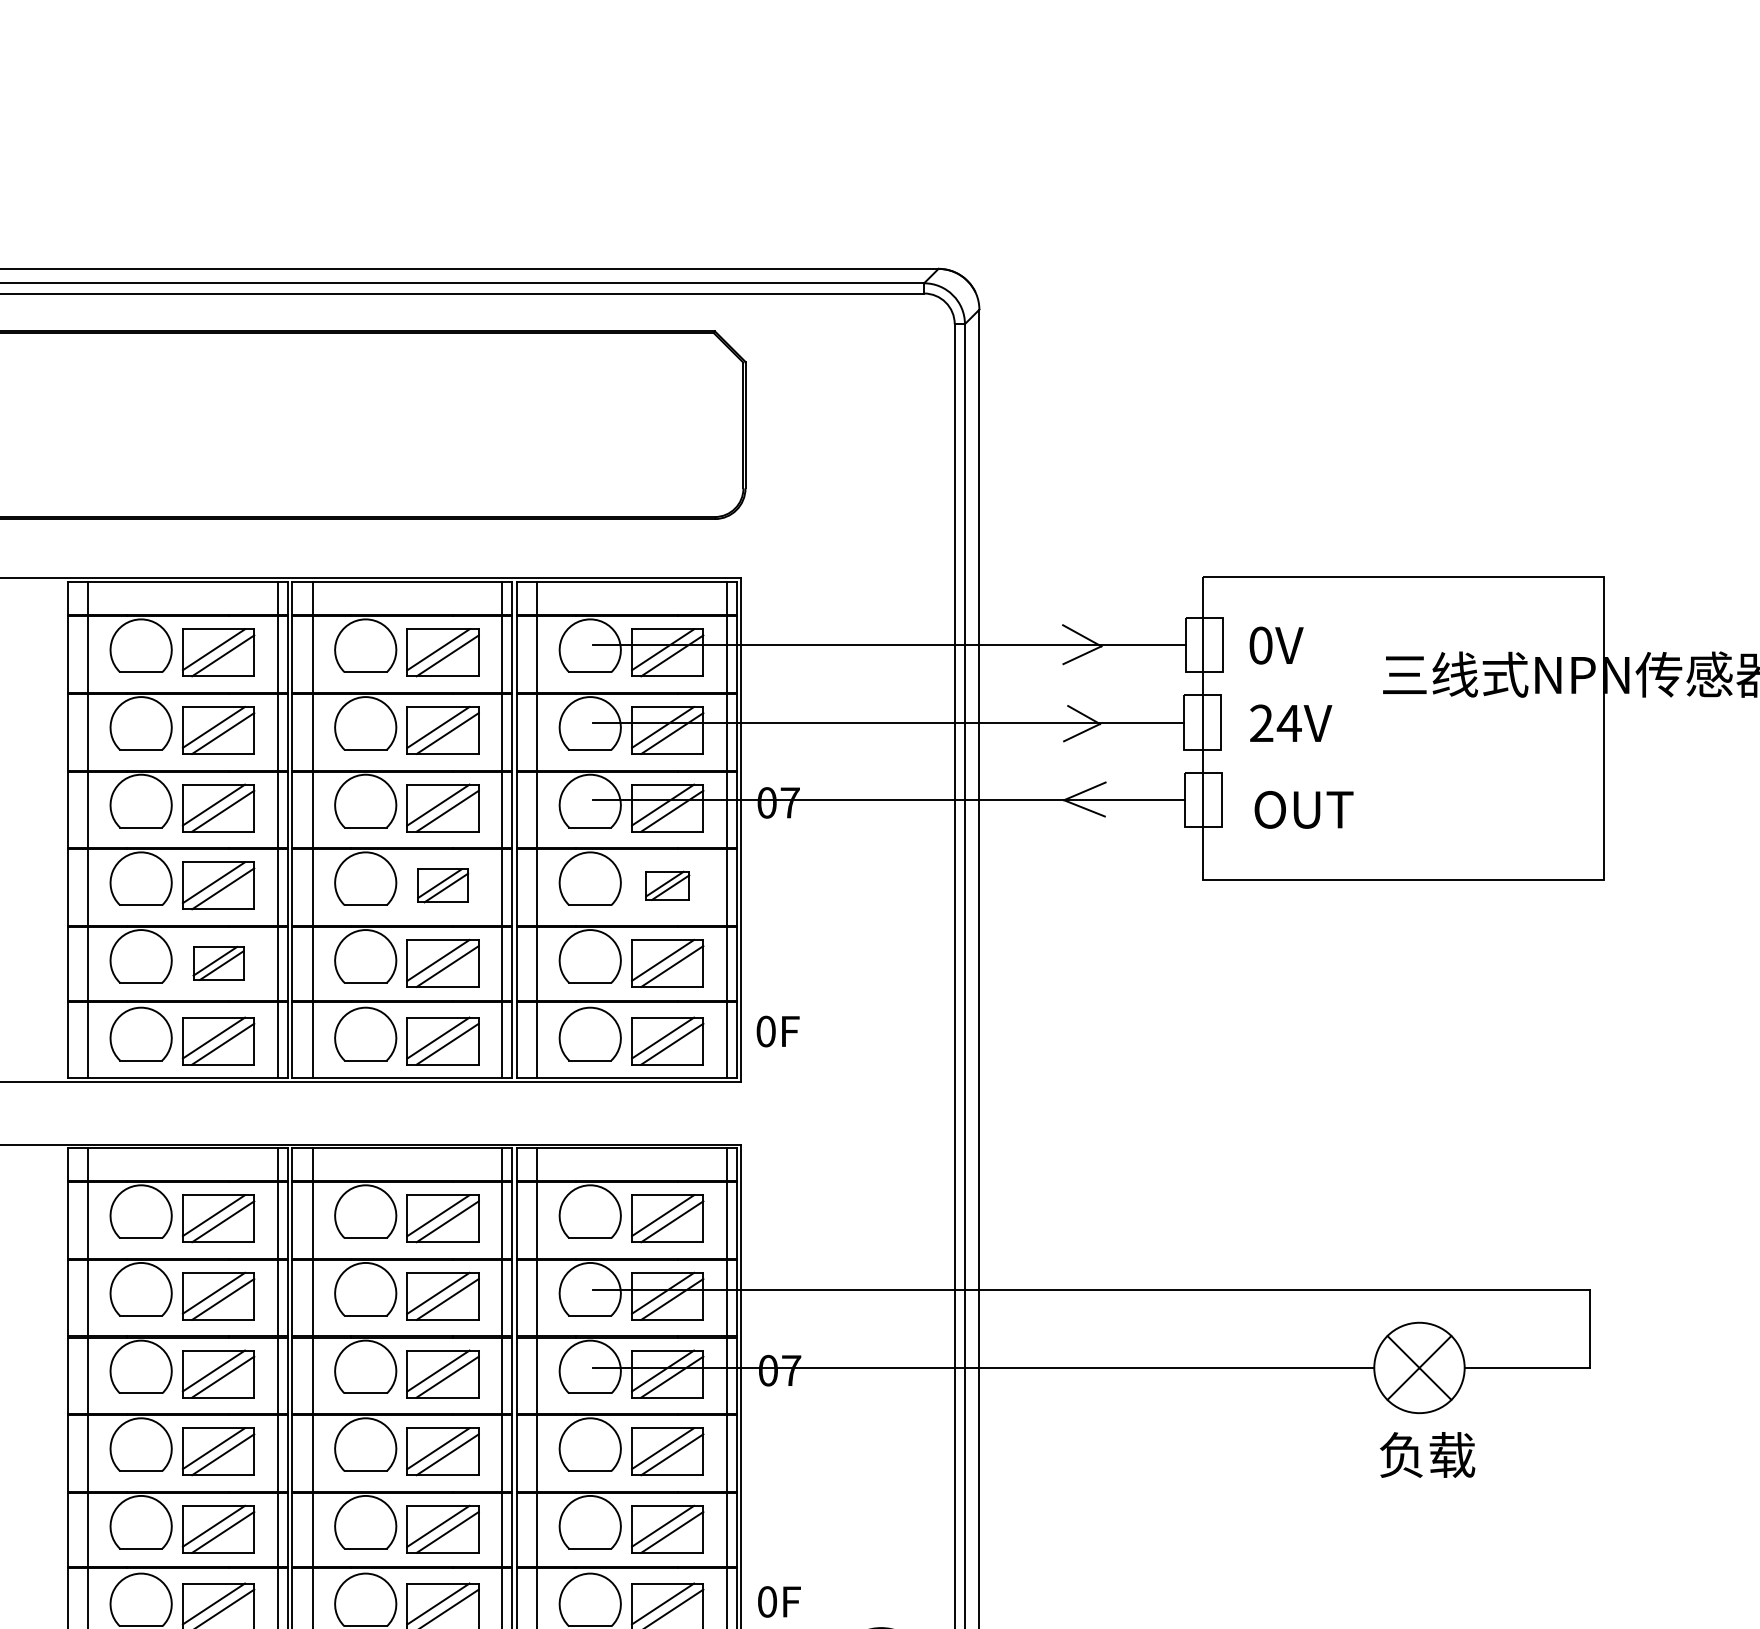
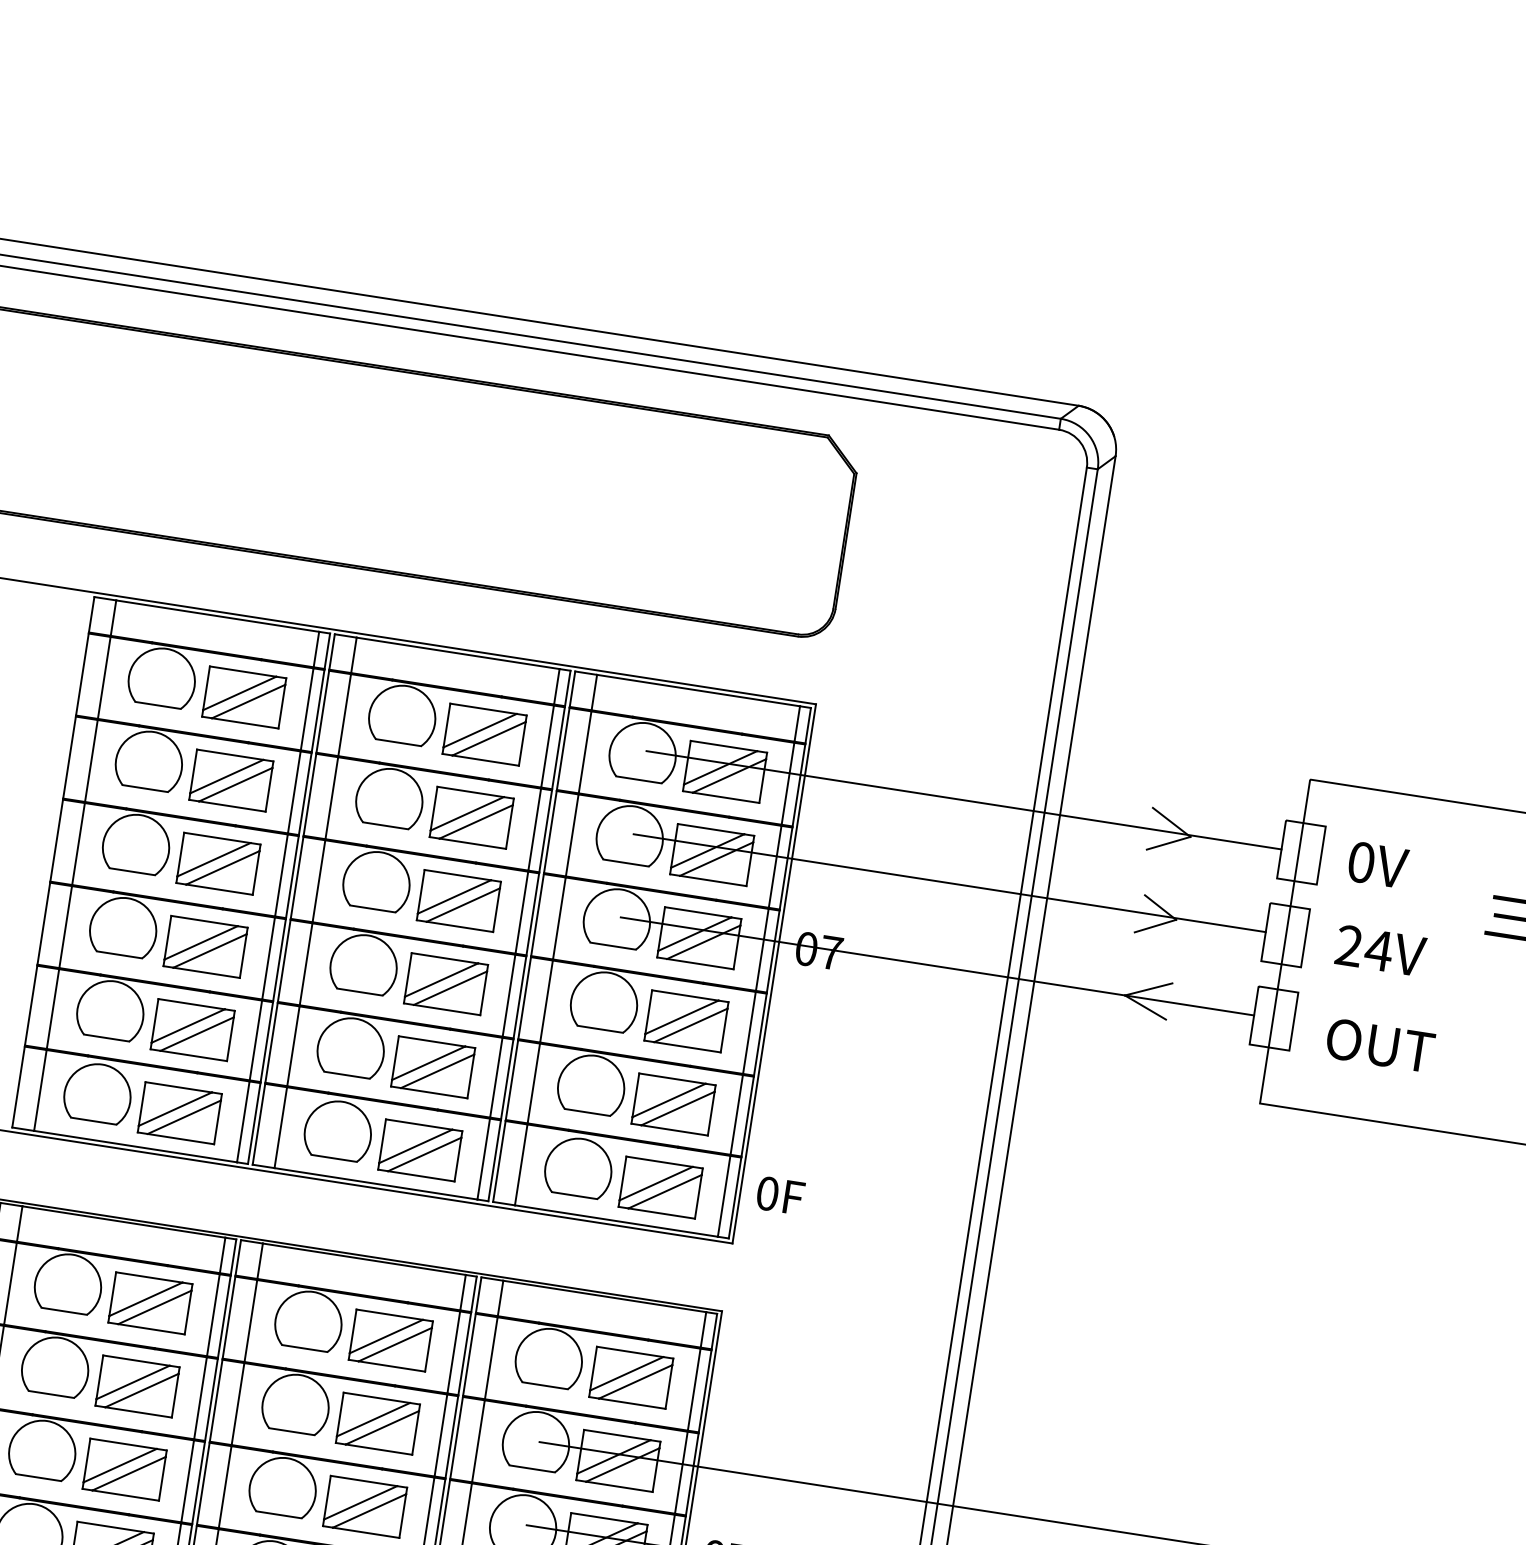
part: (442, 885) -> (445, 983), size x1.43
part: (667, 885) -> (686, 1021), size x1.67
part: (218, 963) -> (192, 1030), size x1.43

